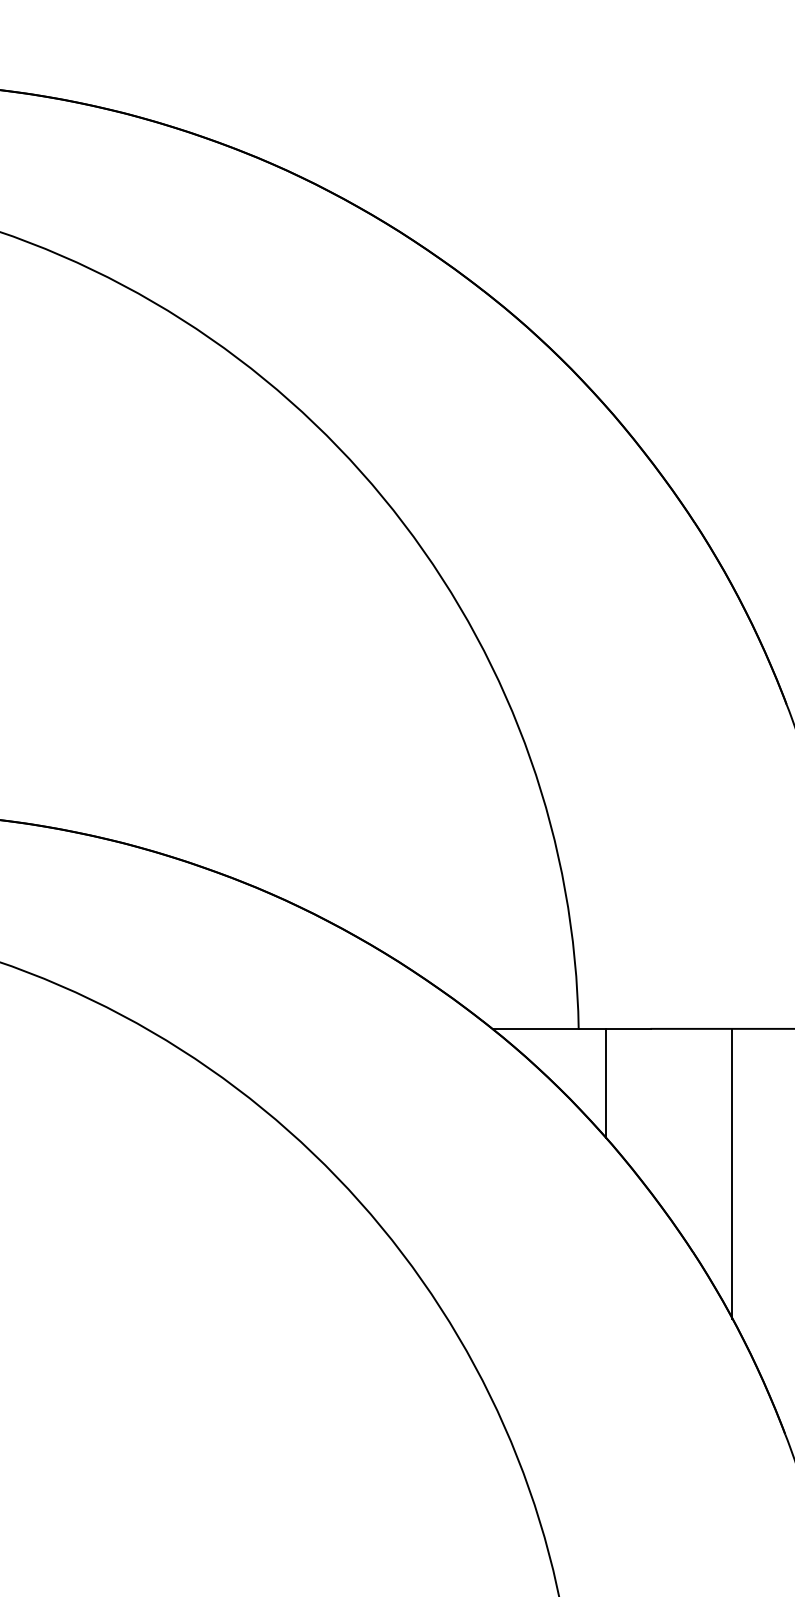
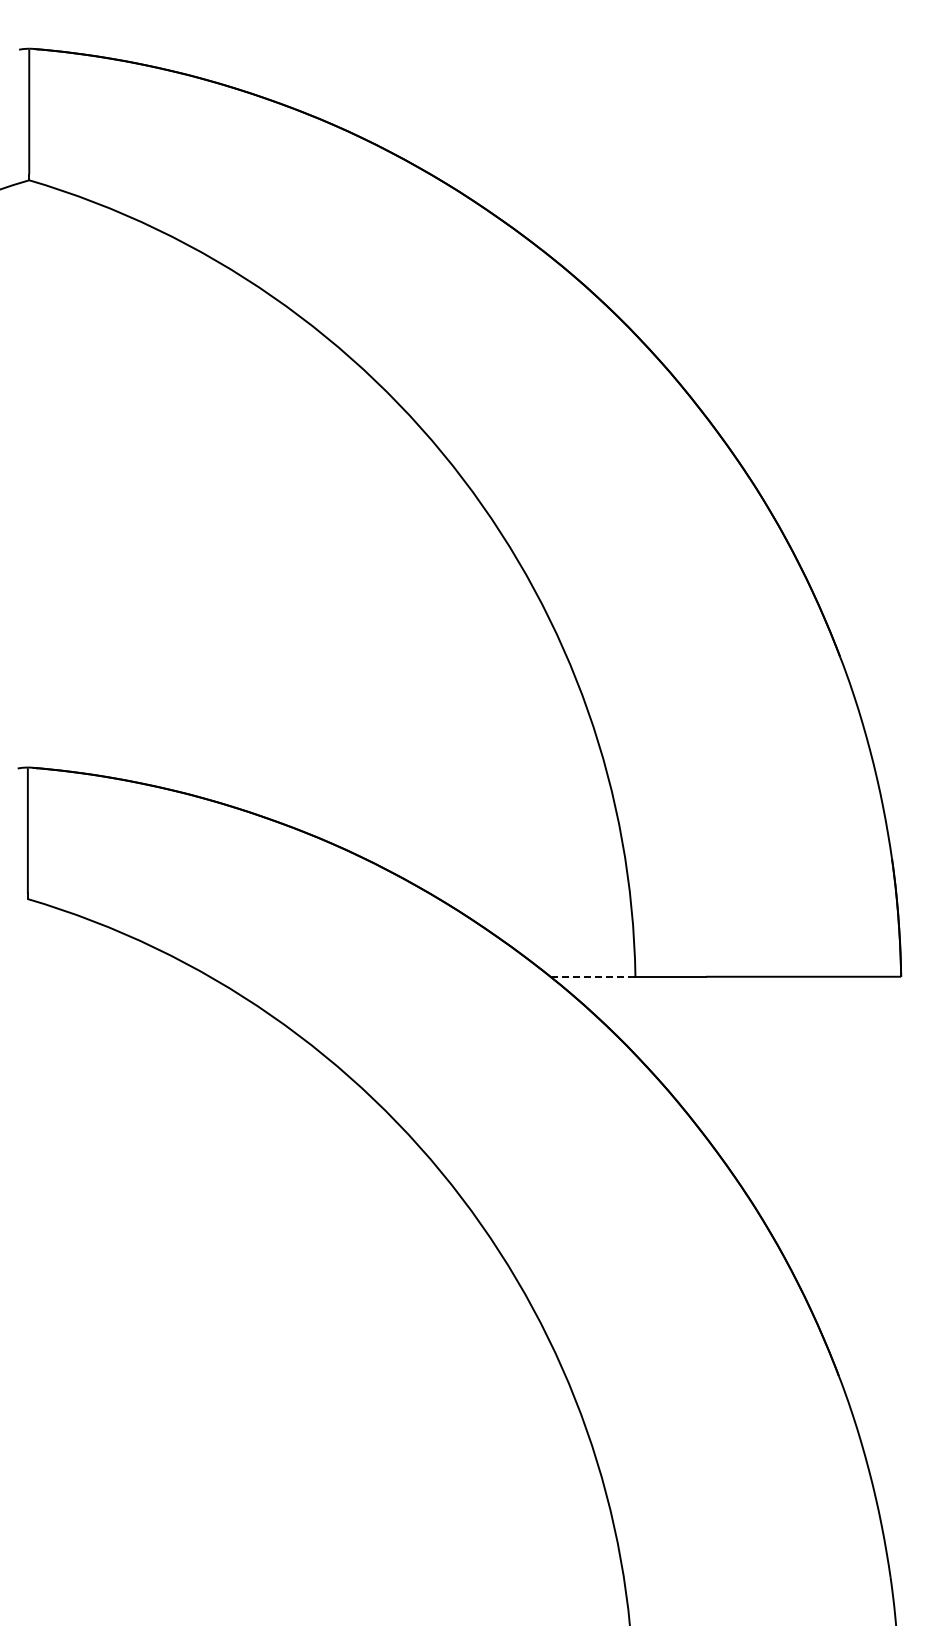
line: (535, 1028) -> (592, 976), solid -> dashed
line: (606, 1083) -> (662, 1030), removed
line: (732, 1173) -> (786, 1119), removed

